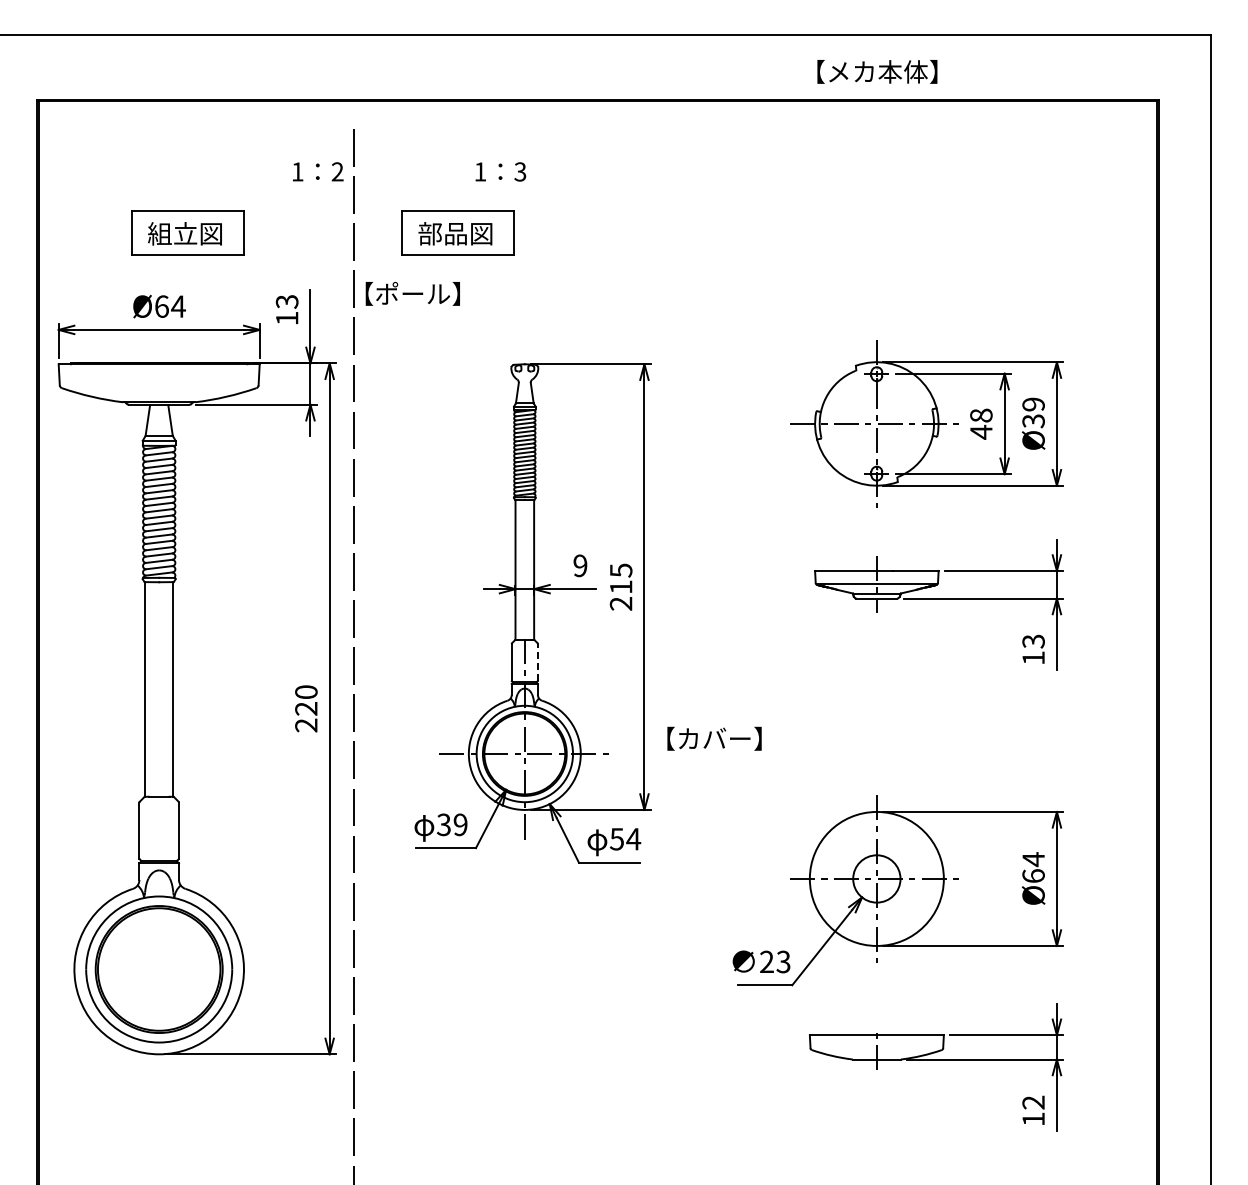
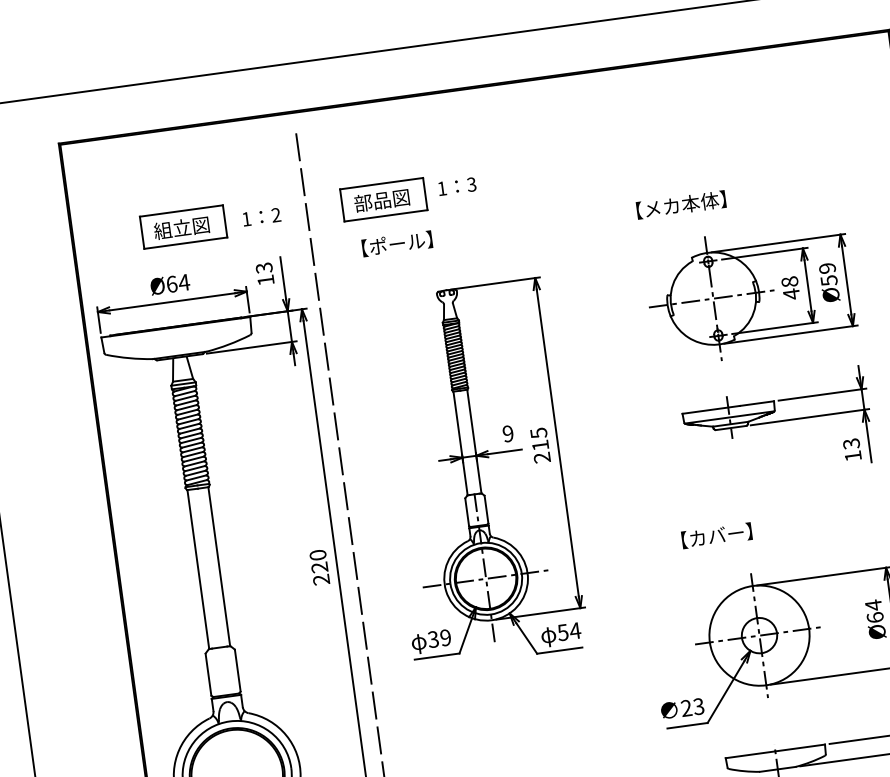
text: (877, 71) -> (681, 204), moved
text: (318, 171) -> (262, 216), moved
text: (500, 171) -> (457, 186), moved
text: (412, 293) -> (396, 243), moved
text: (1033, 420) -> (829, 280), Ø39 -> Ø59
line: (537, 661) -> (486, 509), dashed -> solid
text: (714, 738) -> (716, 535), moved

